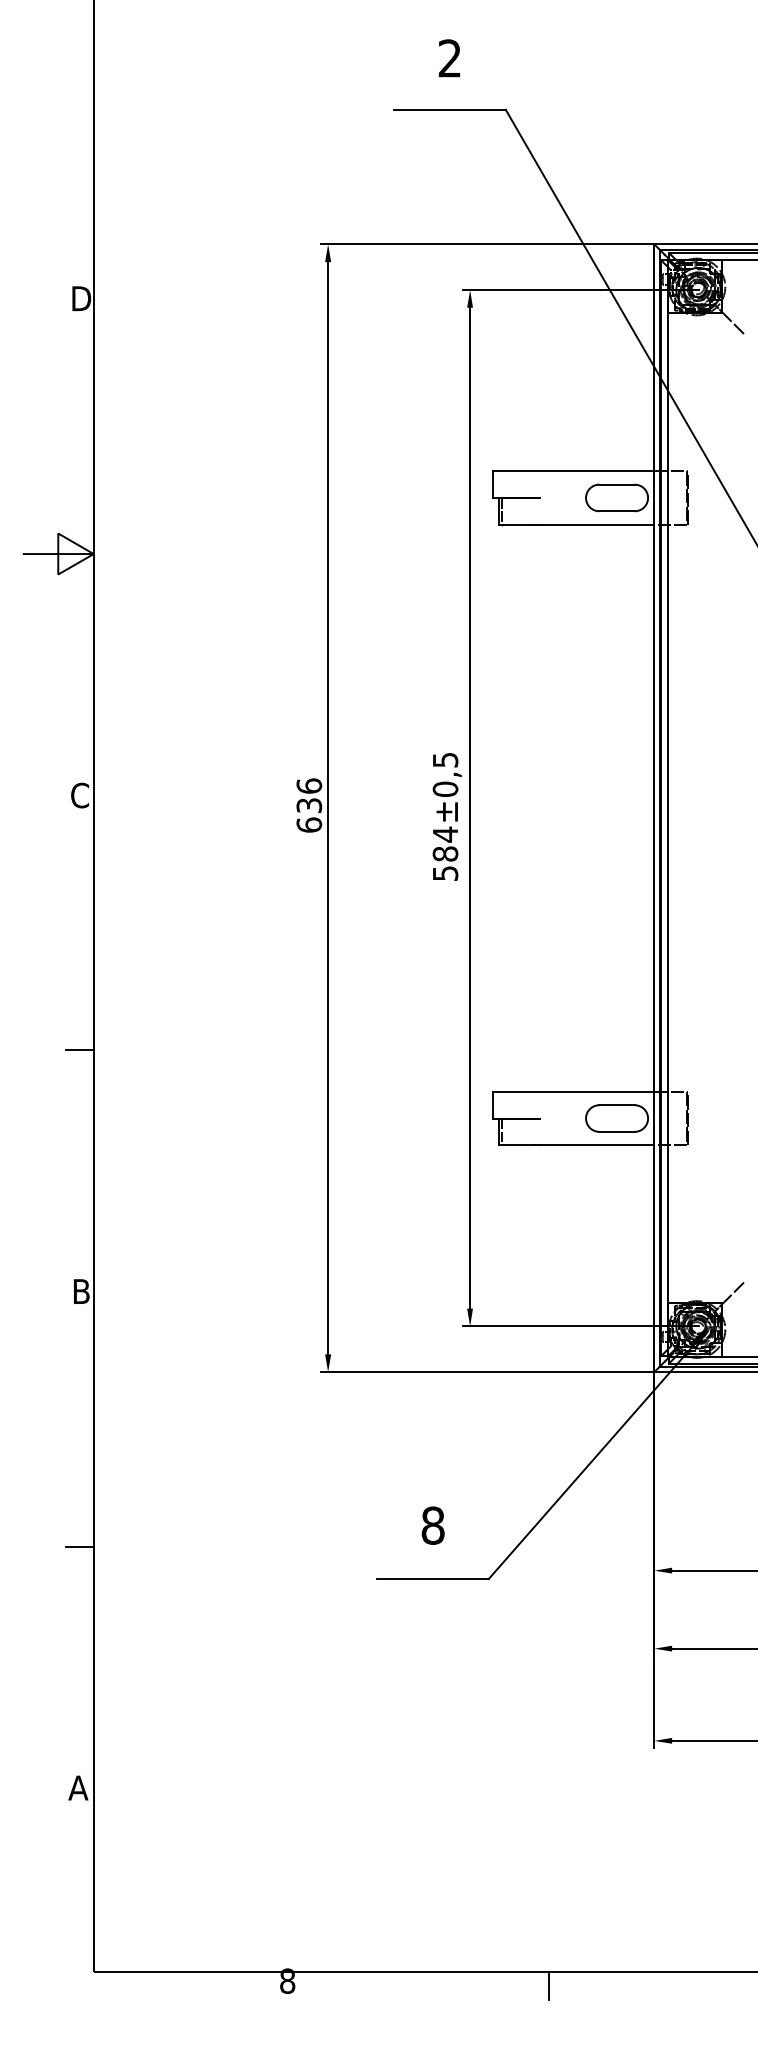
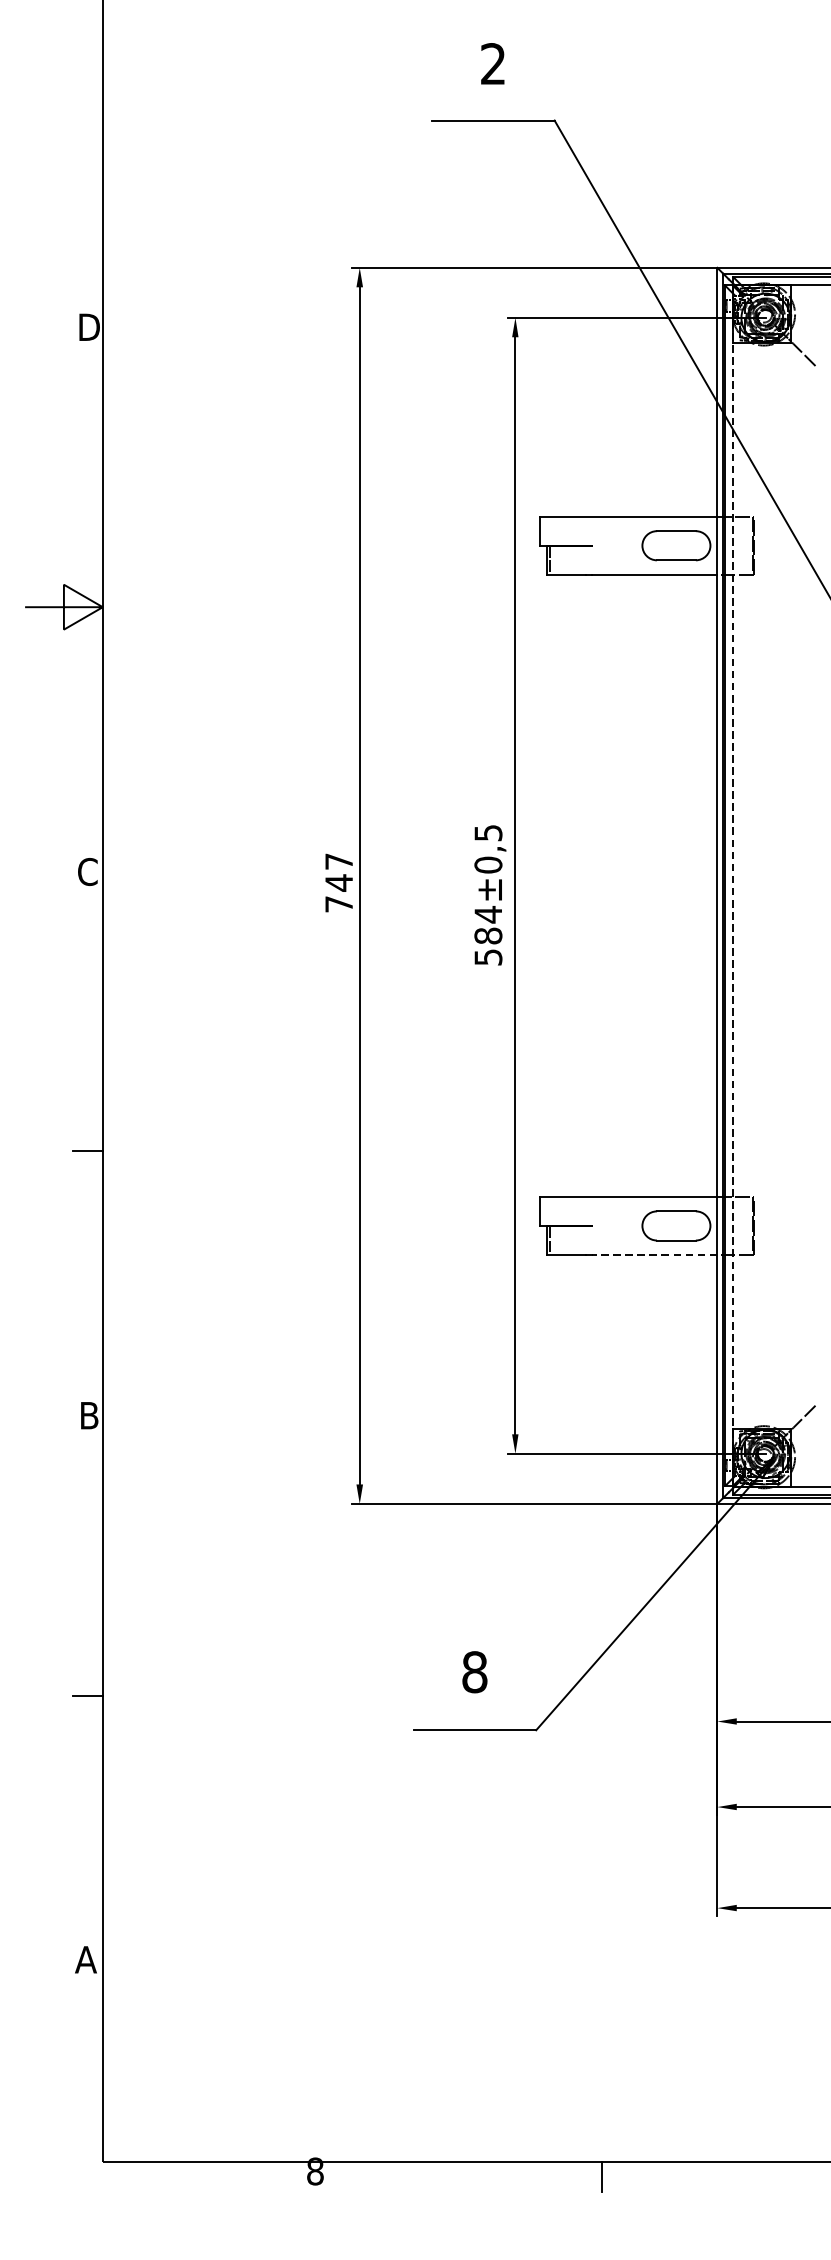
text: (309, 805) -> (339, 882), 636 -> 747
line: (668, 808) -> (732, 886), solid -> dashed
line: (596, 1145) -> (653, 1255), solid -> dashed

